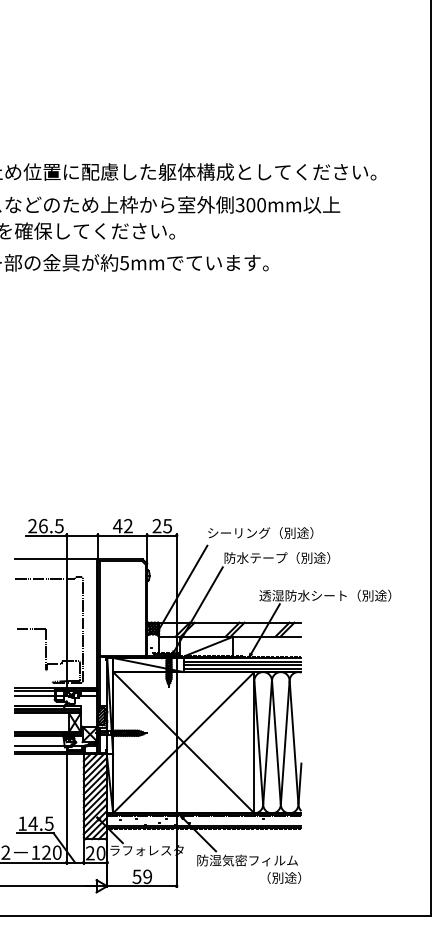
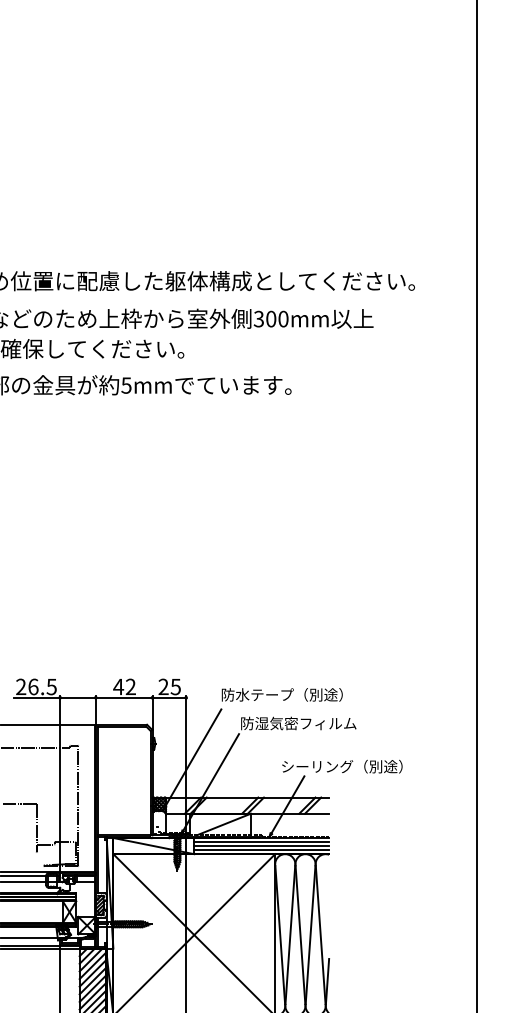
text: (238, 532) -> (257, 694), シーリング（別途） -> 防水テープ（別途）
text: (283, 557) -> (308, 722), 防水テープ（別途） -> 防湿気密フィルム
text: (325, 595) -> (356, 766), 透湿防水シート（別途） -> シーリング（別途）

